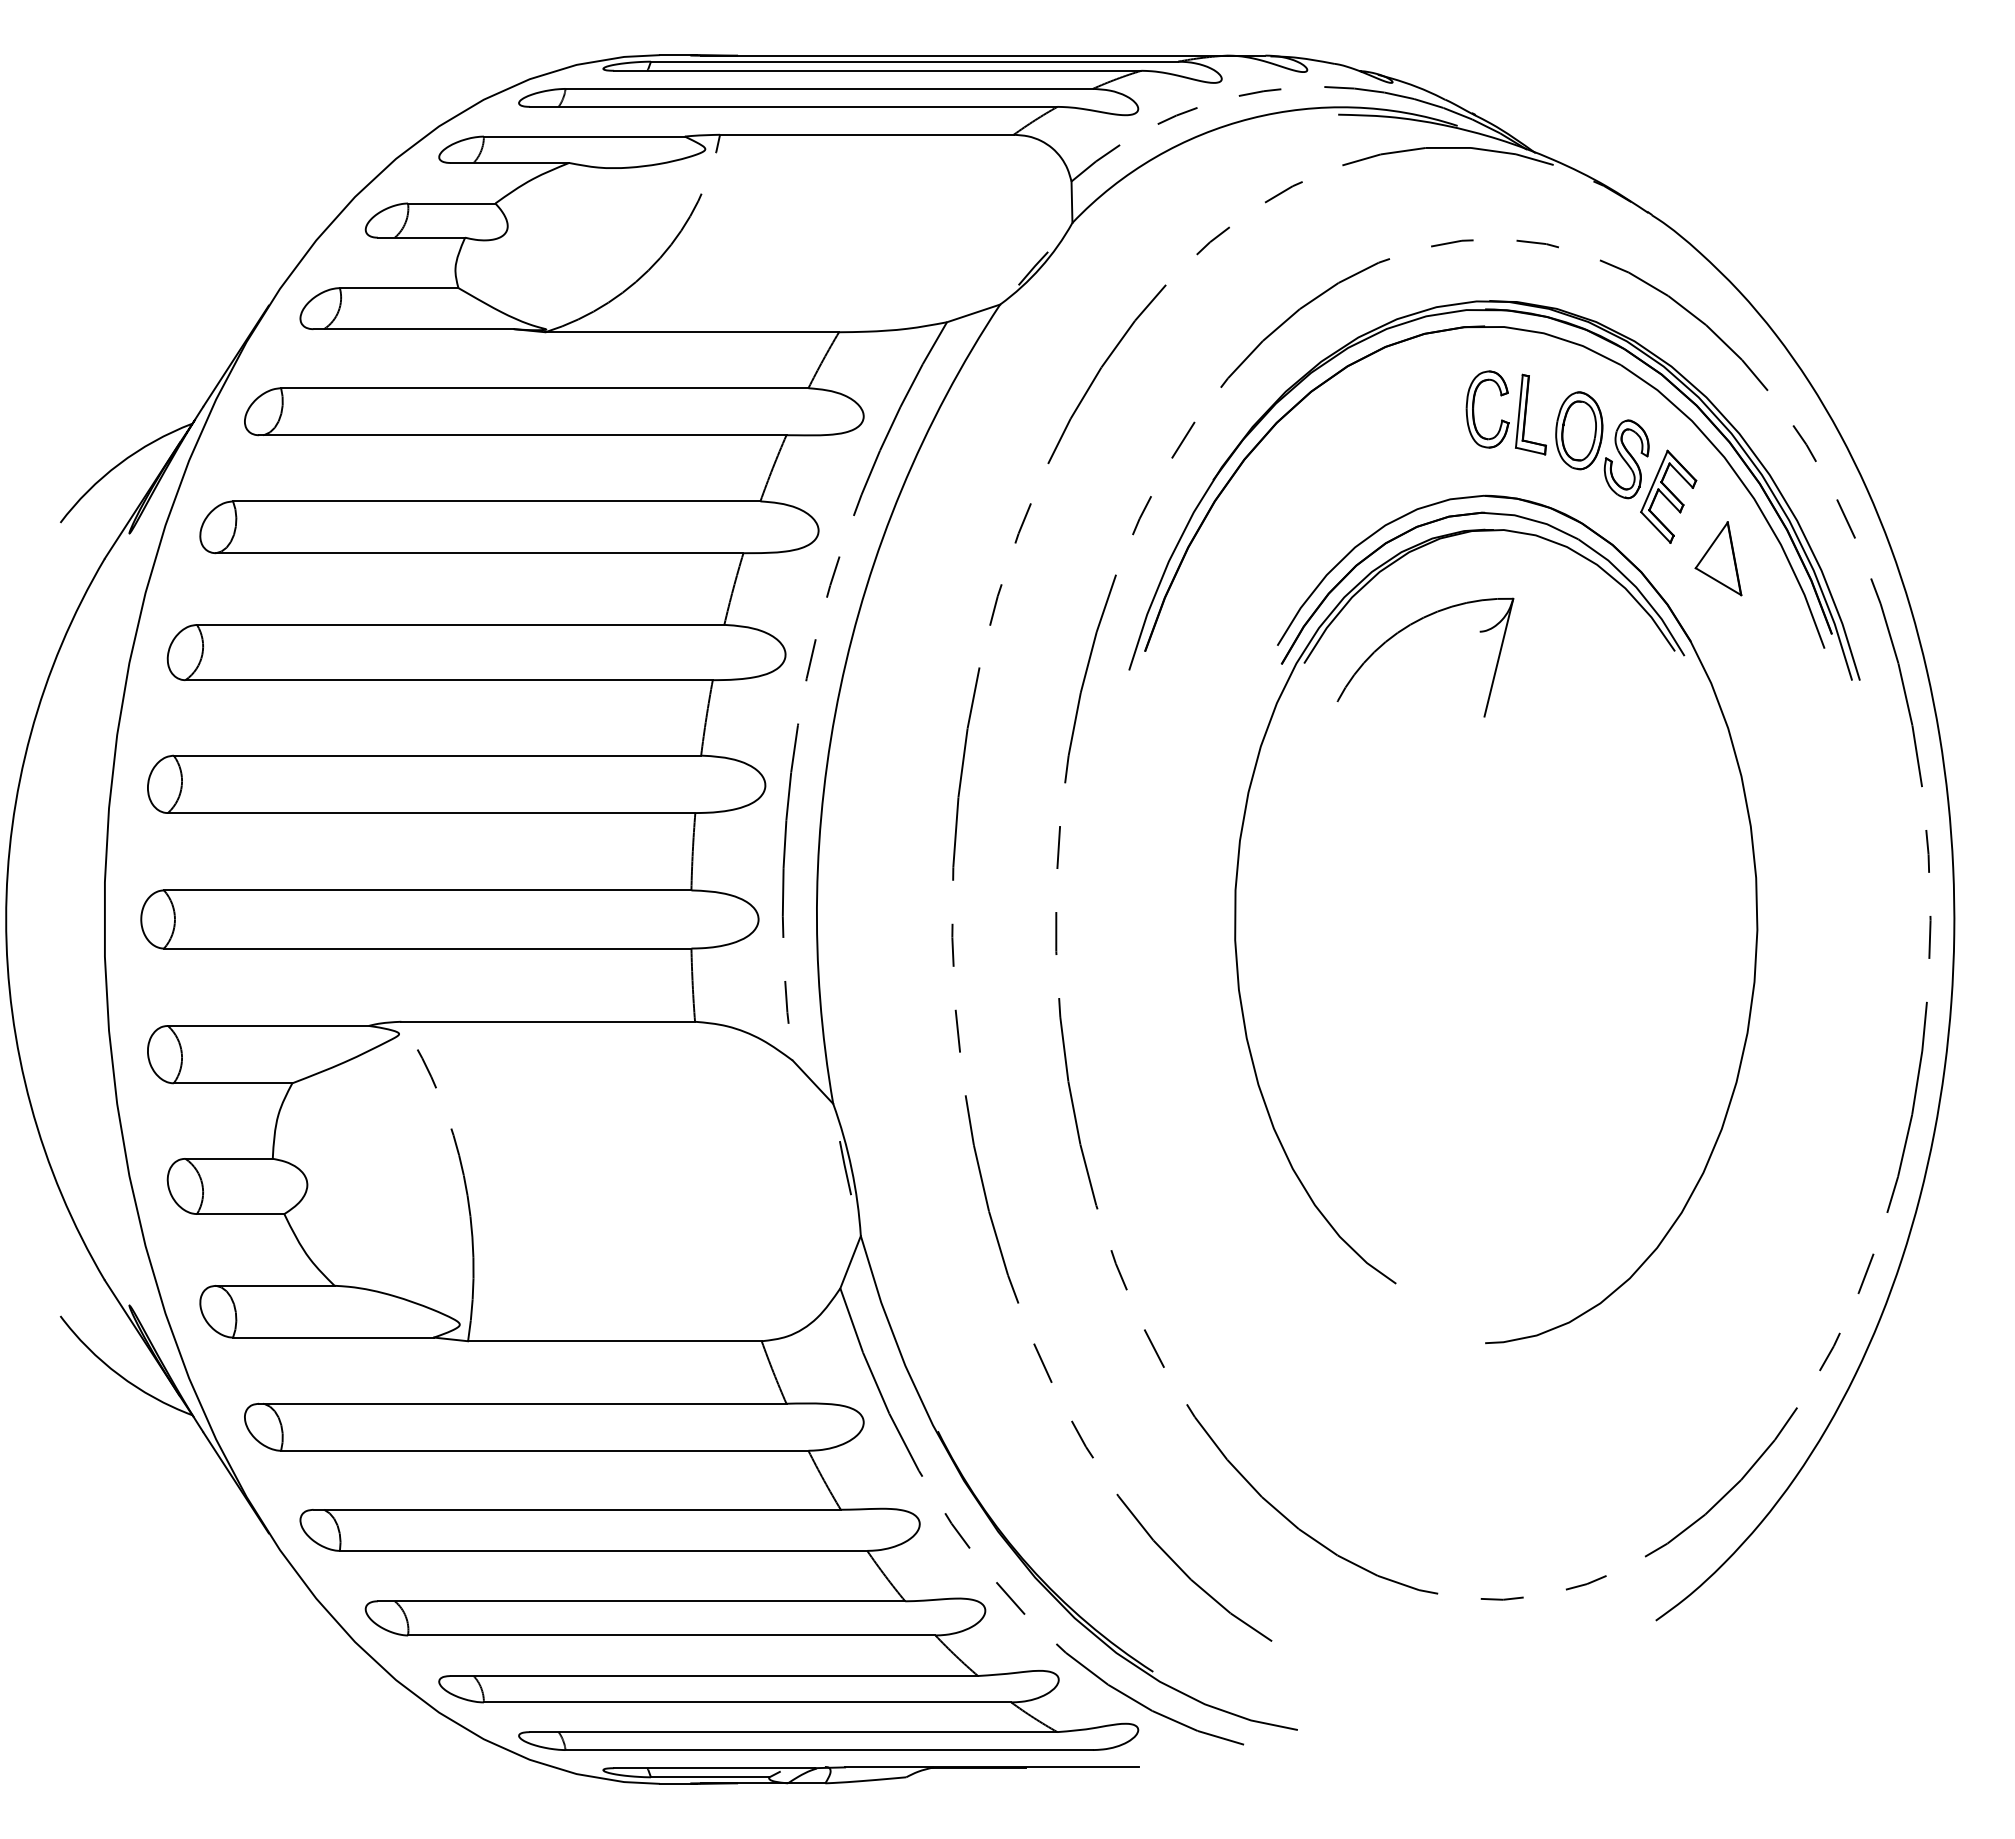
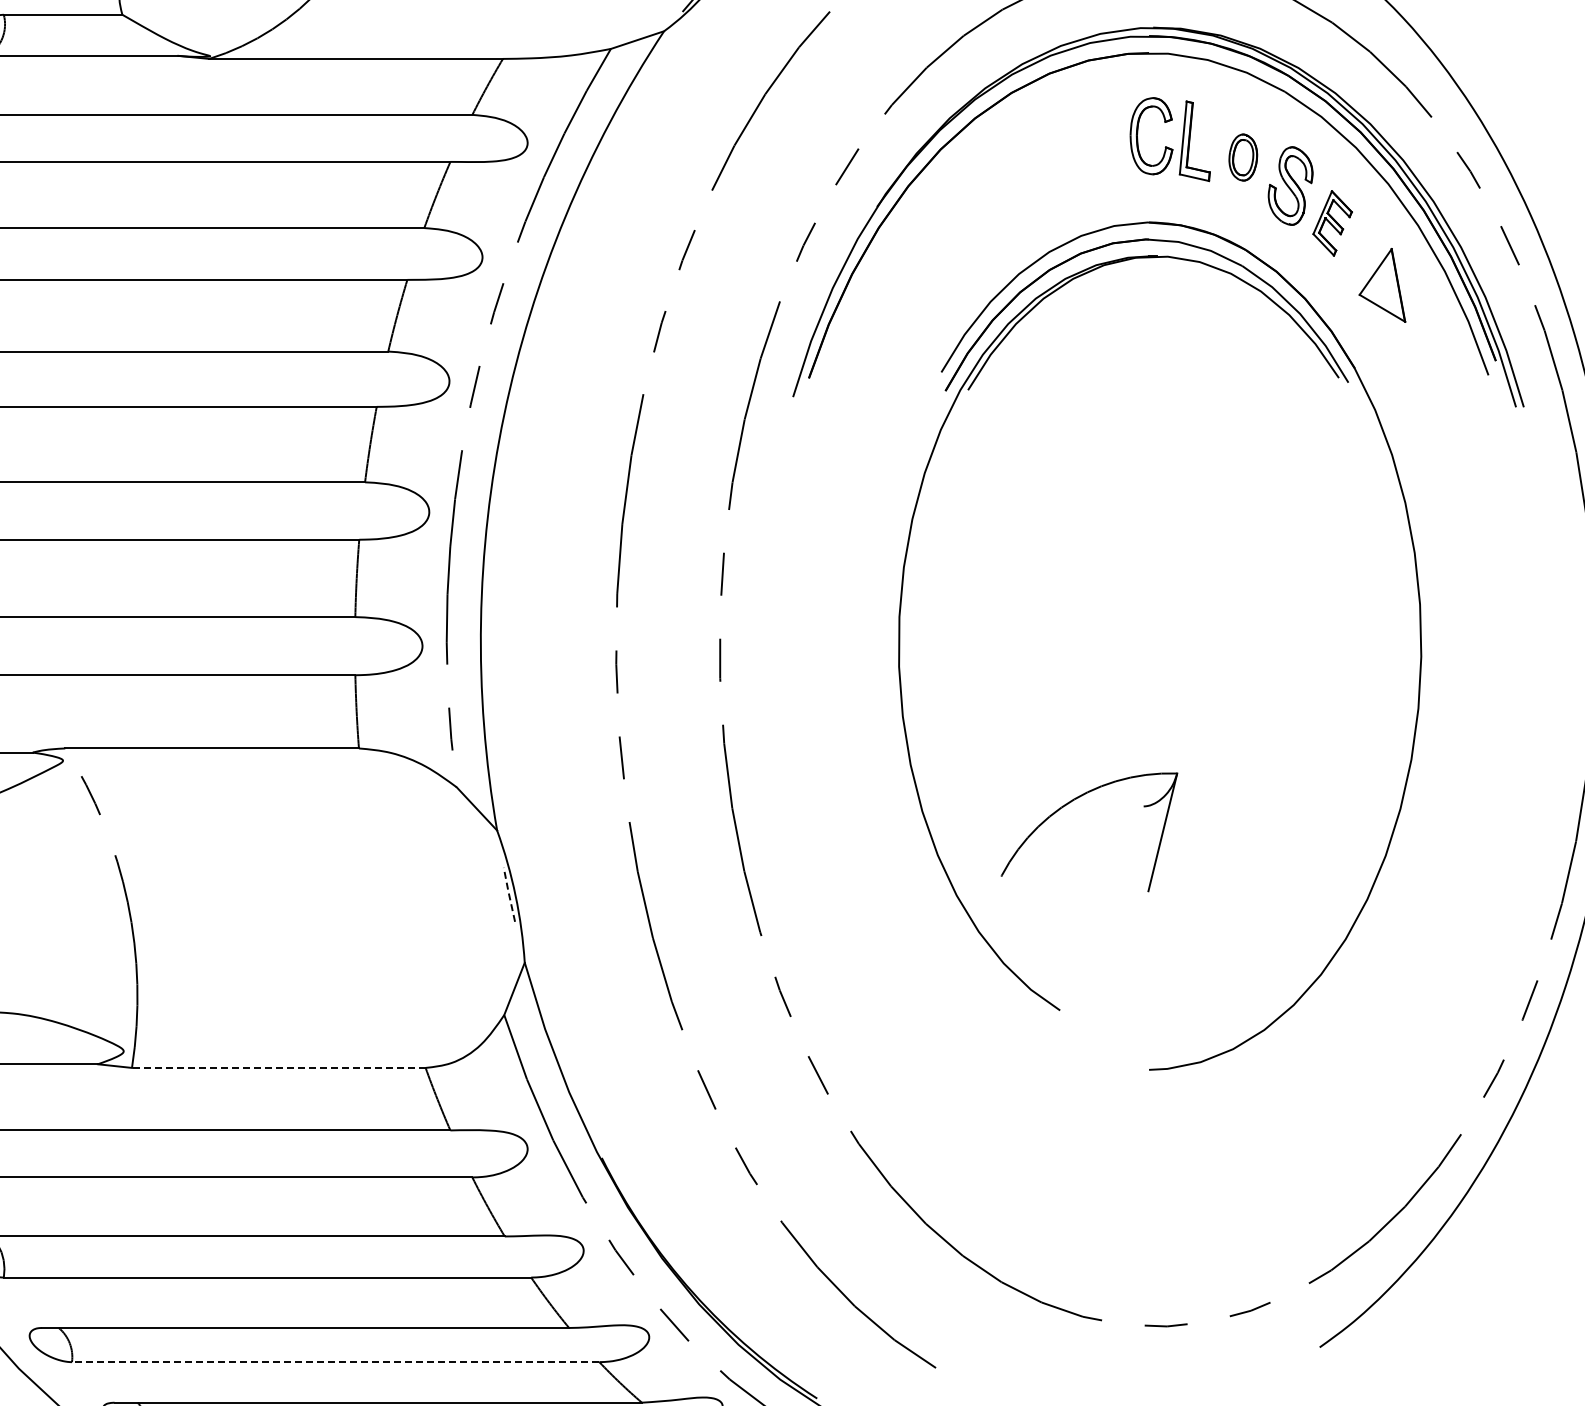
part: (1579, 430) -> (1243, 157), size x0.6
part: (1668, 496) -> (1332, 223), size x0.7
part: (1408, 627) -> (1072, 802), moved
line: (845, 1167) -> (509, 894), solid -> dashed
line: (614, 1341) -> (278, 1068), solid -> dashed
line: (671, 1635) -> (335, 1362), solid -> dashed

